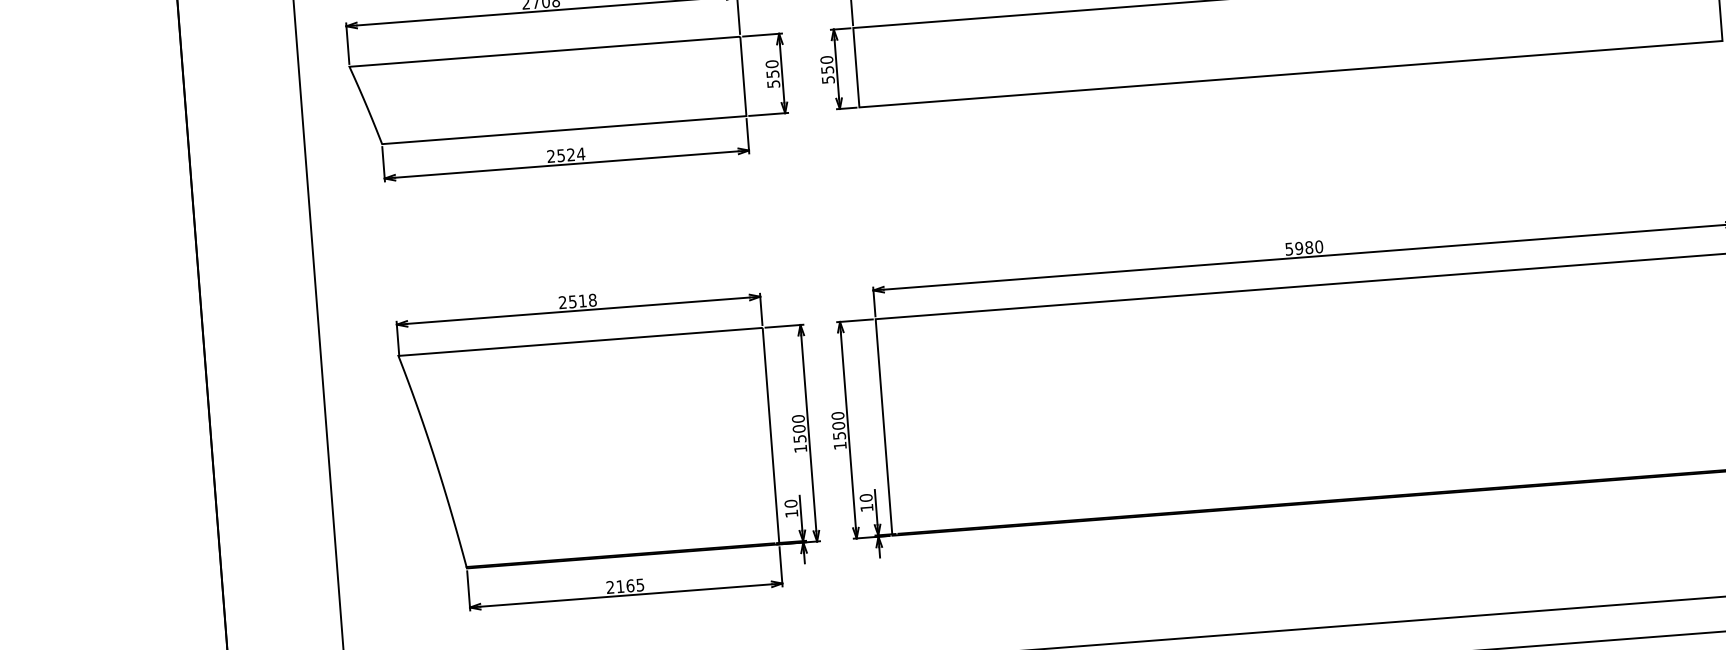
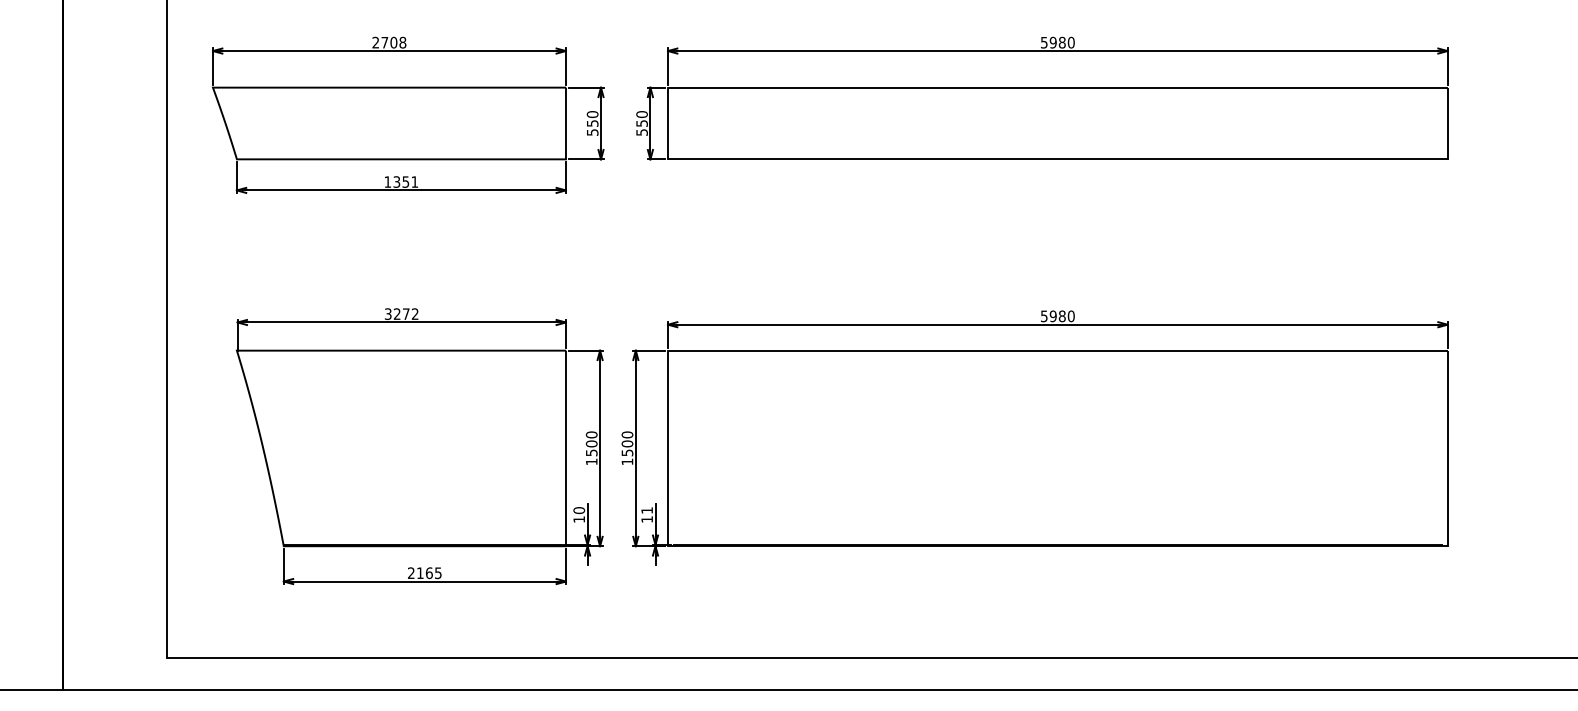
text: (566, 154) -> (401, 181), 2524 -> 1351
text: (577, 301) -> (401, 314), 2518 -> 3272
text: (866, 497) -> (647, 510), 10 -> 11

